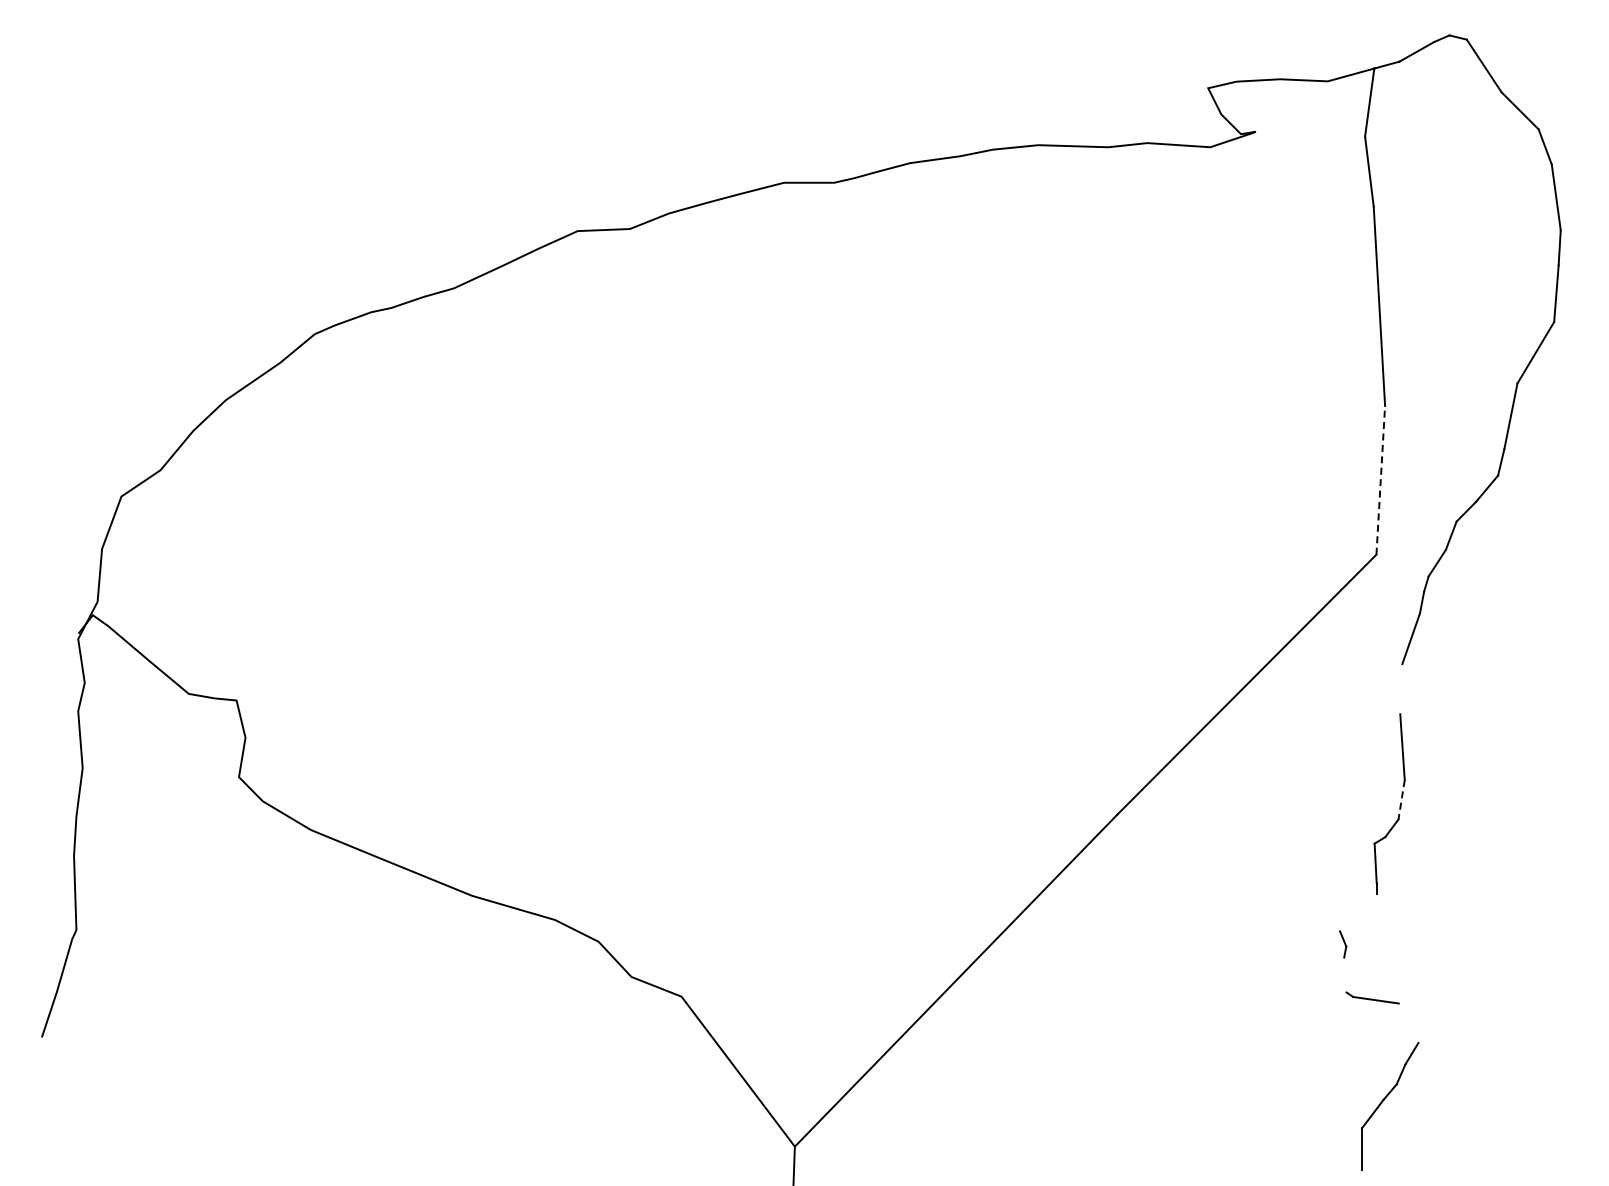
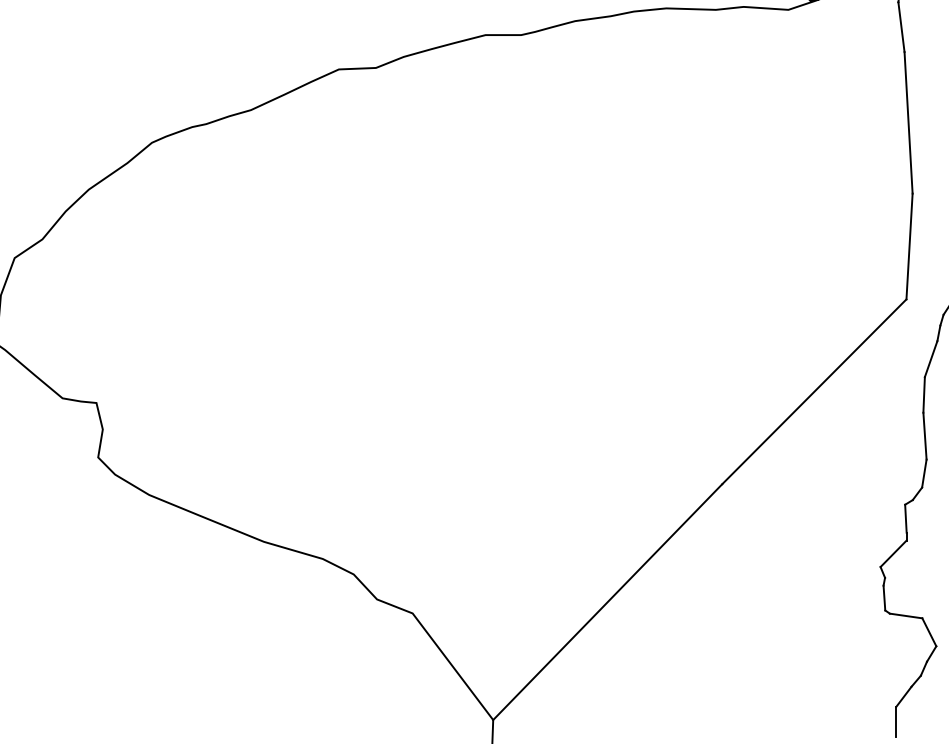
line: (1380, 480) -> (909, 246), dashed -> solid
line: (1401, 689) -> (924, 395), added
line: (1401, 799) -> (924, 473), dashed -> solid
line: (1358, 912) -> (893, 553), added
line: (1345, 974) -> (884, 597), added
line: (1408, 1022) -> (929, 631), added

